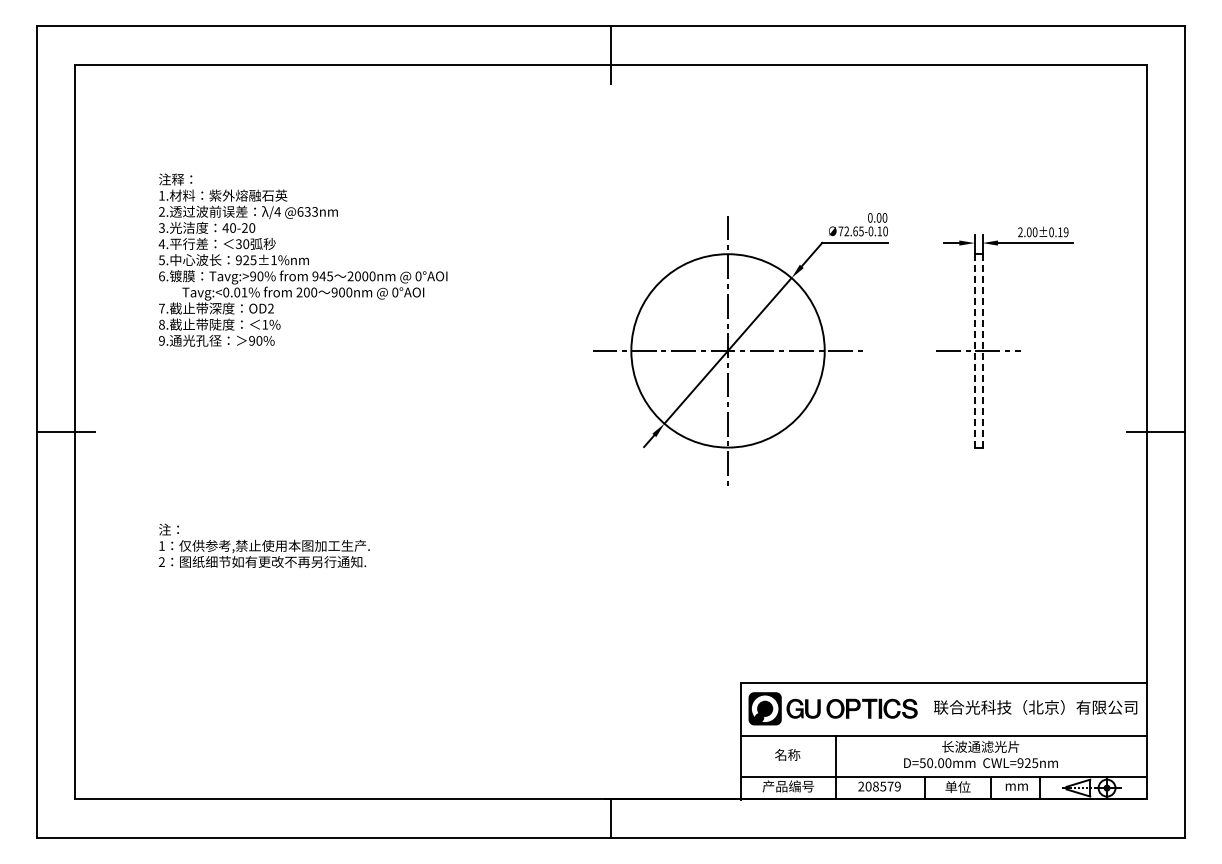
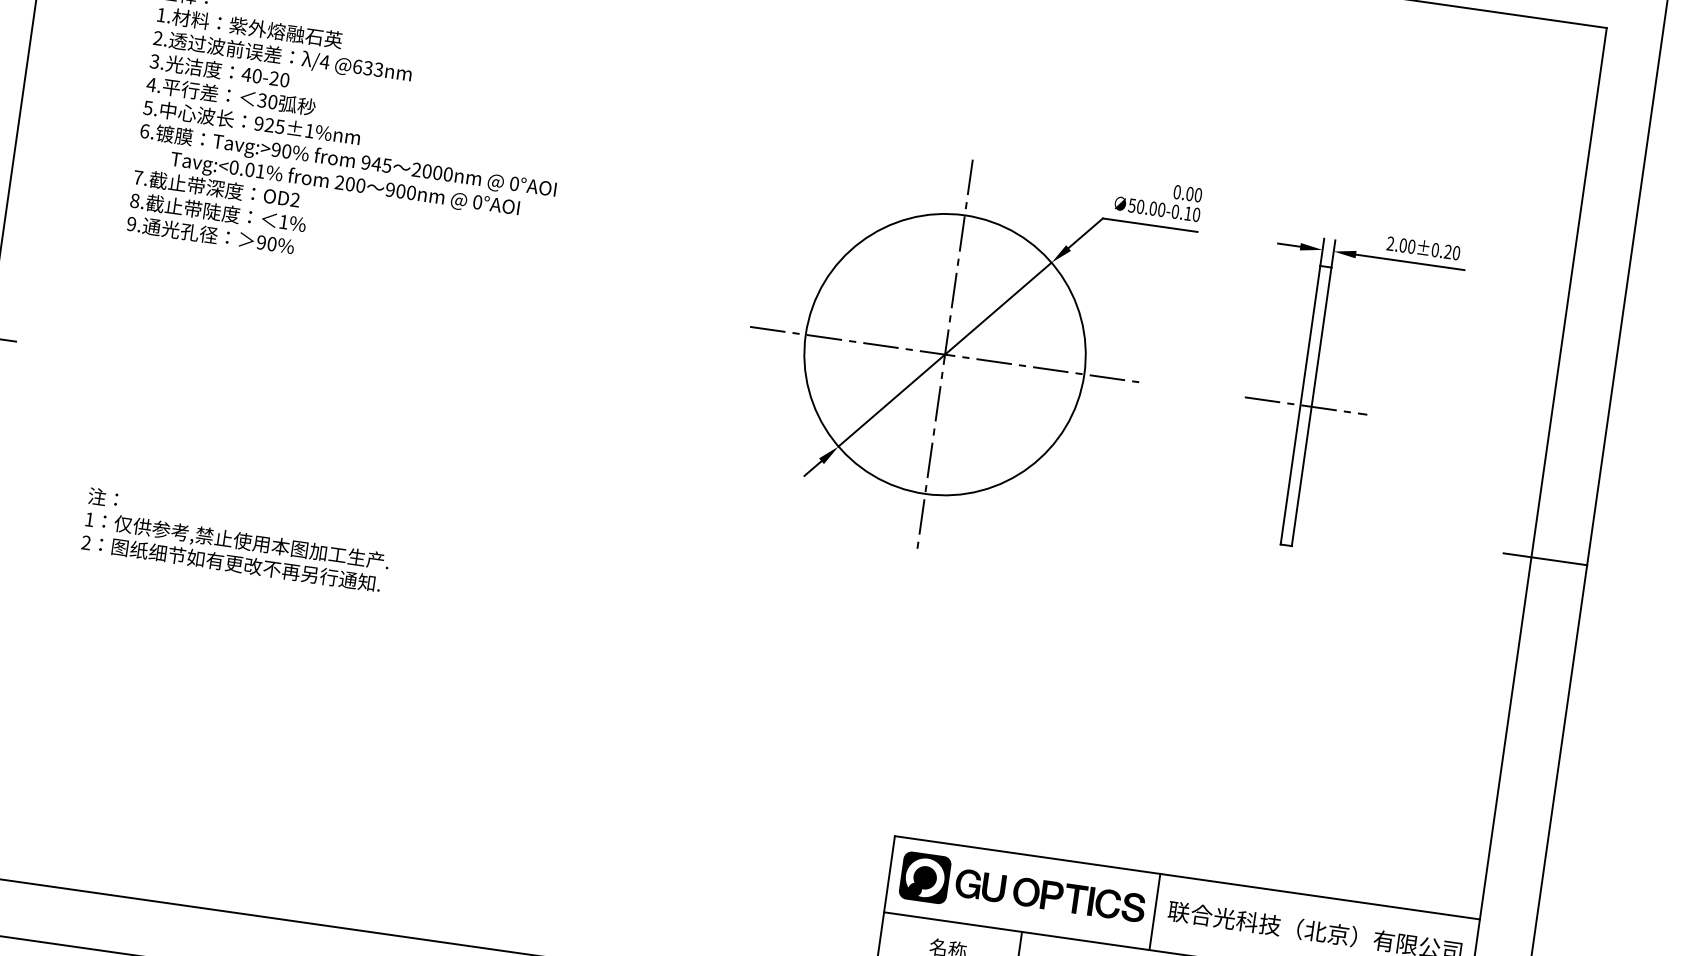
text: (850, 231) -> (1145, 207), 72.65 -> 50.00
text: (1063, 232) -> (1452, 252), 2.00±0.19 -> 2.00±0.20
line: (974, 350) -> (1300, 404), dashed -> solid
line: (982, 350) -> (1311, 406), dashed -> solid
line: (924, 709) -> (1154, 911), added

